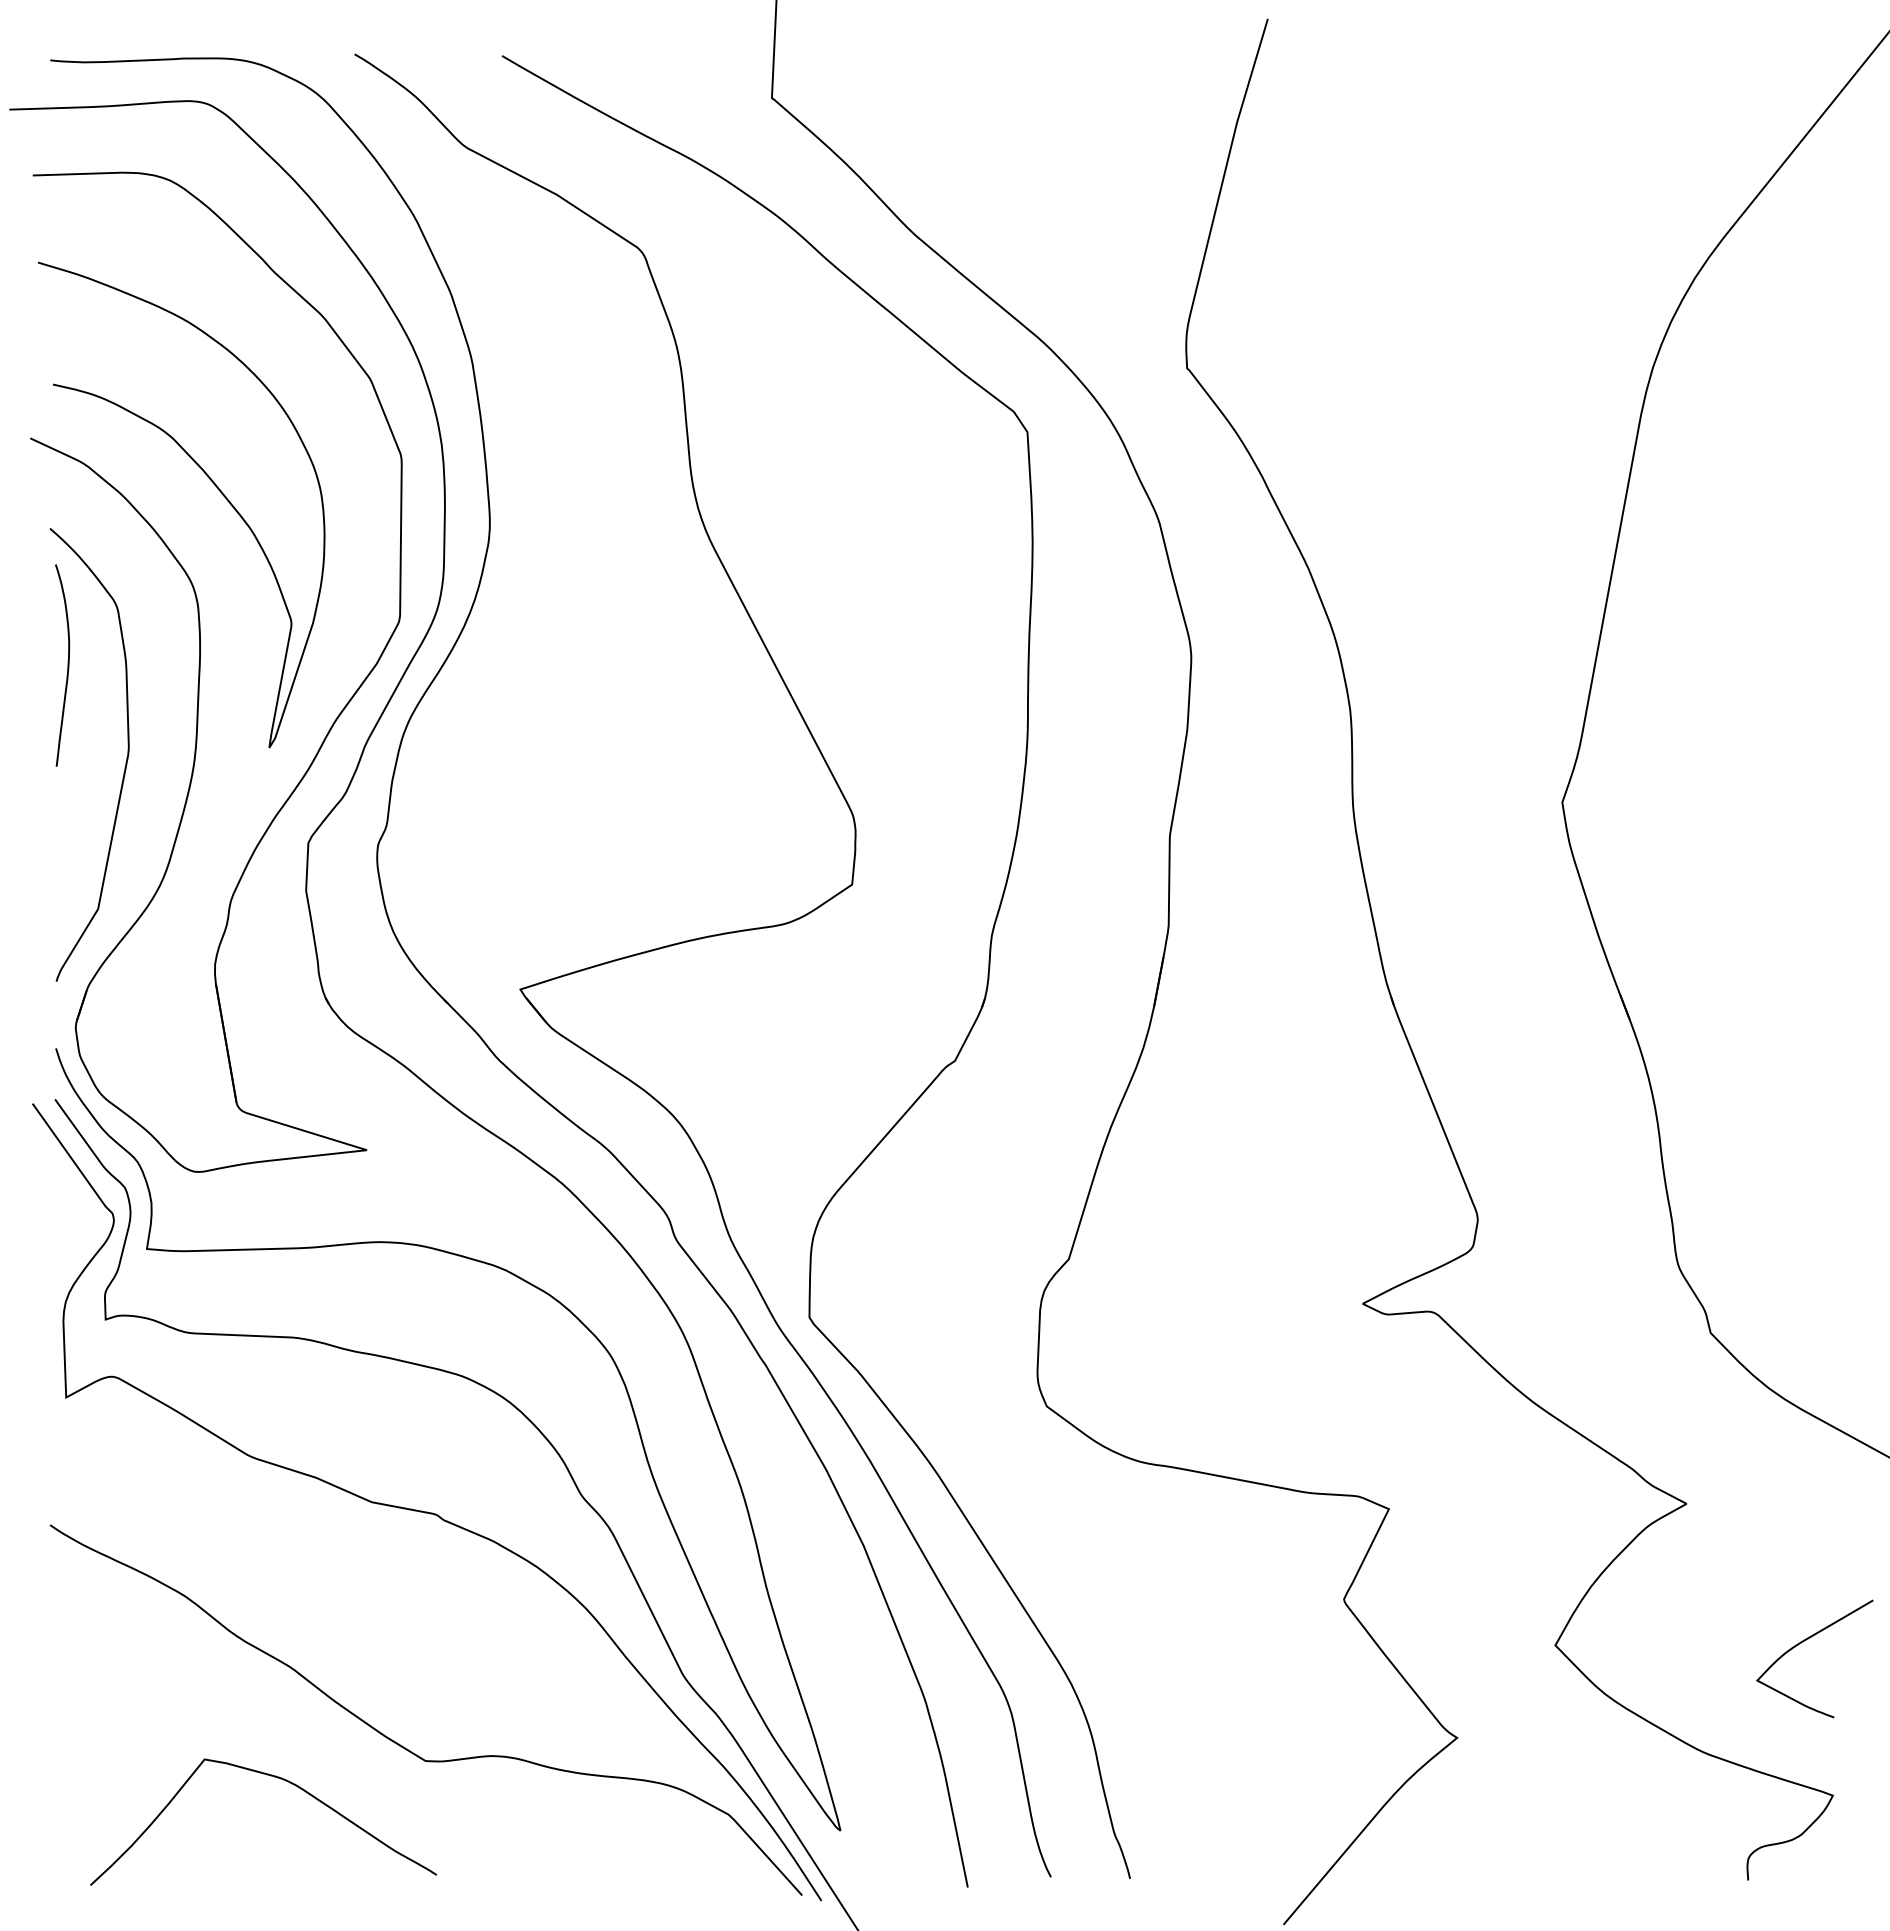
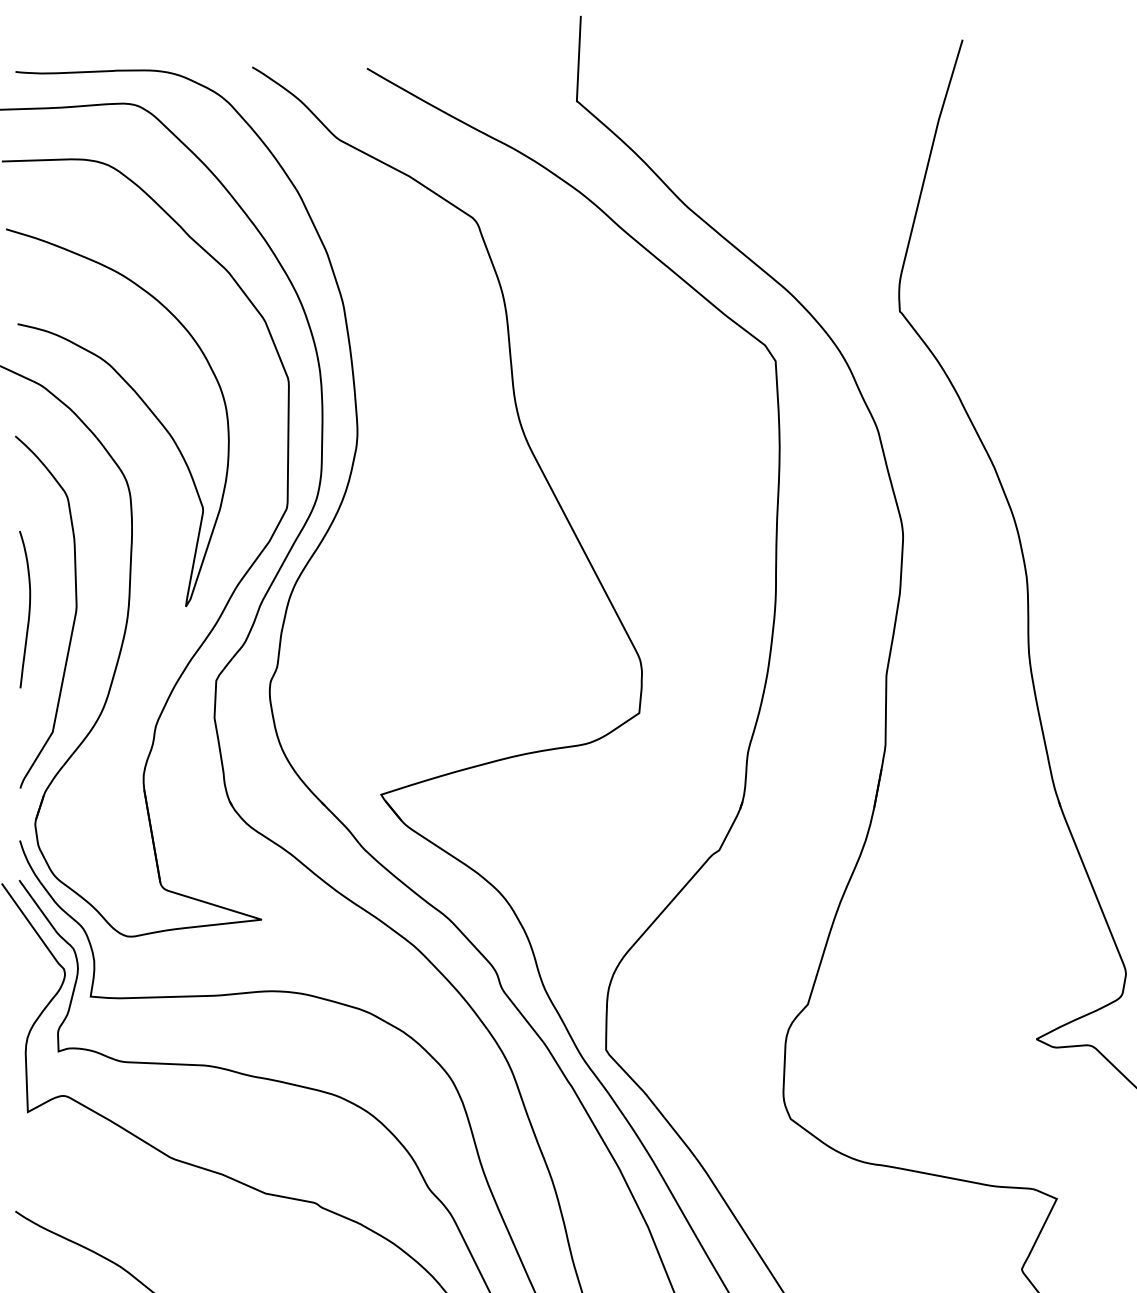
curve: (67, 665) -> (28, 609), moved

